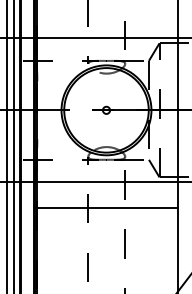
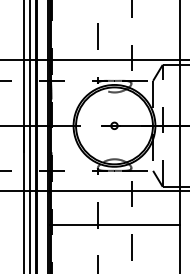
line: (106, 207) -> (114, 224), moved

